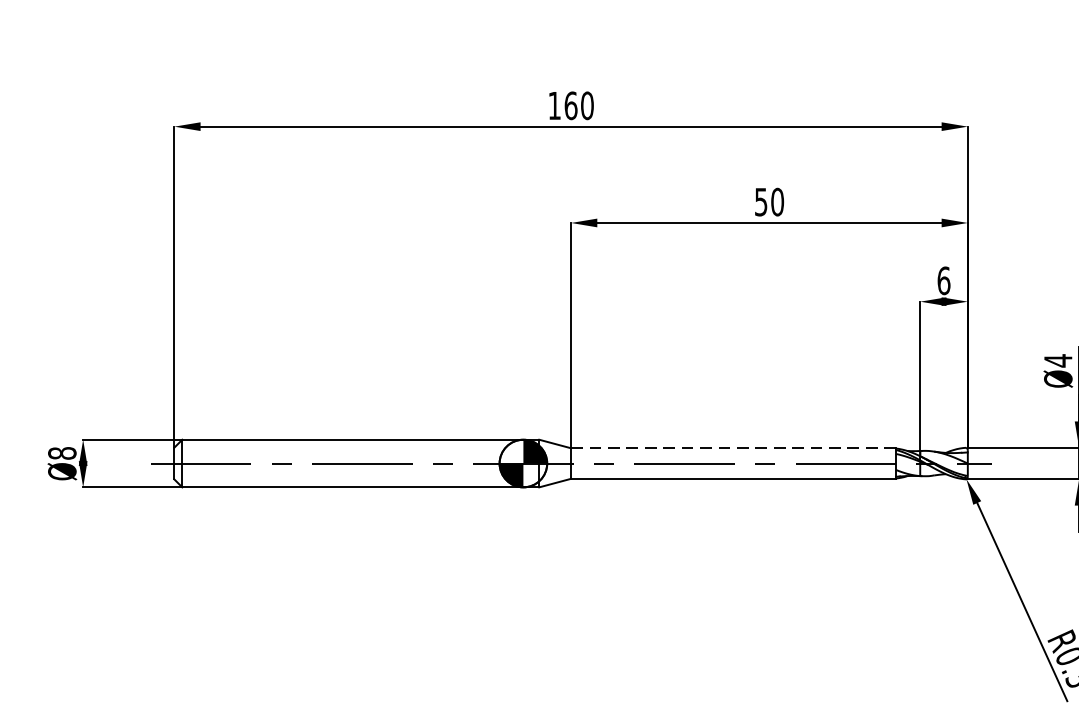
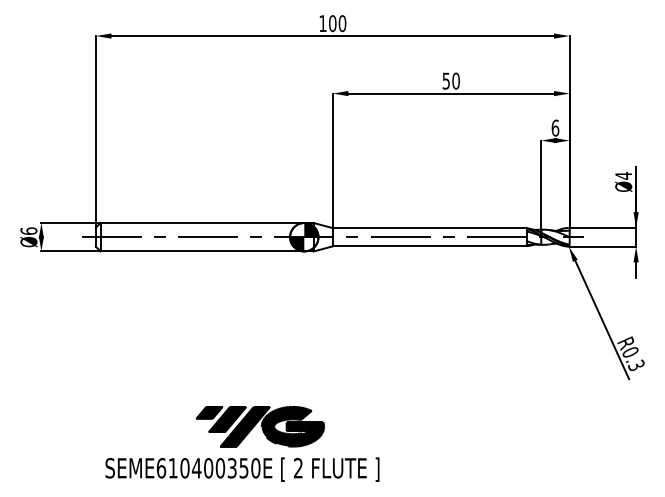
text: (570, 105) -> (332, 23), 160 -> 100
line: (733, 448) -> (429, 228), dashed -> solid
text: (61, 452) -> (28, 230), Ø8 -> Ø6

